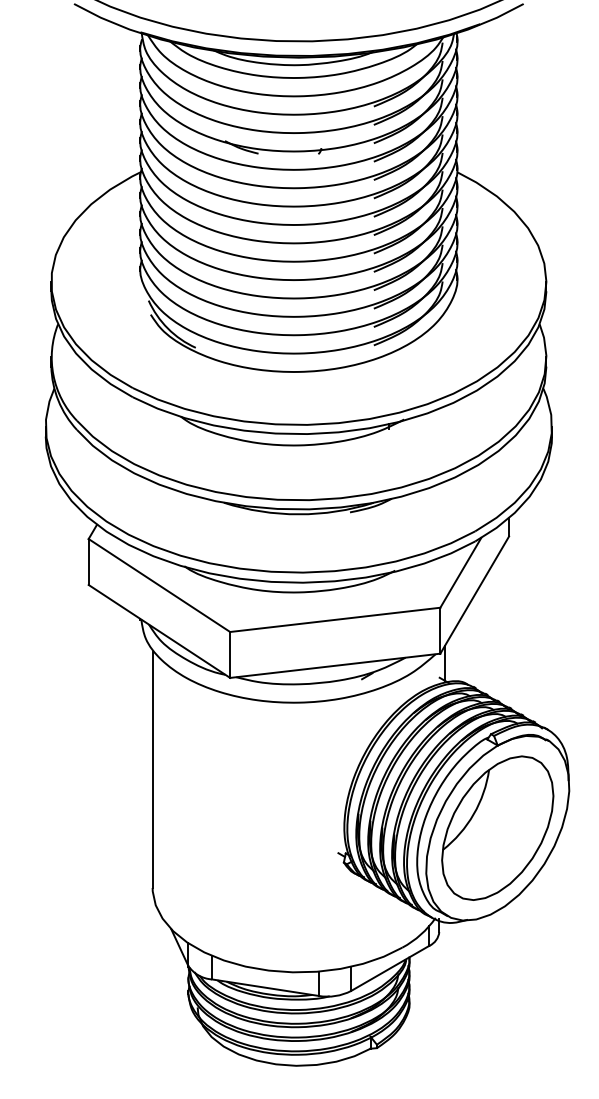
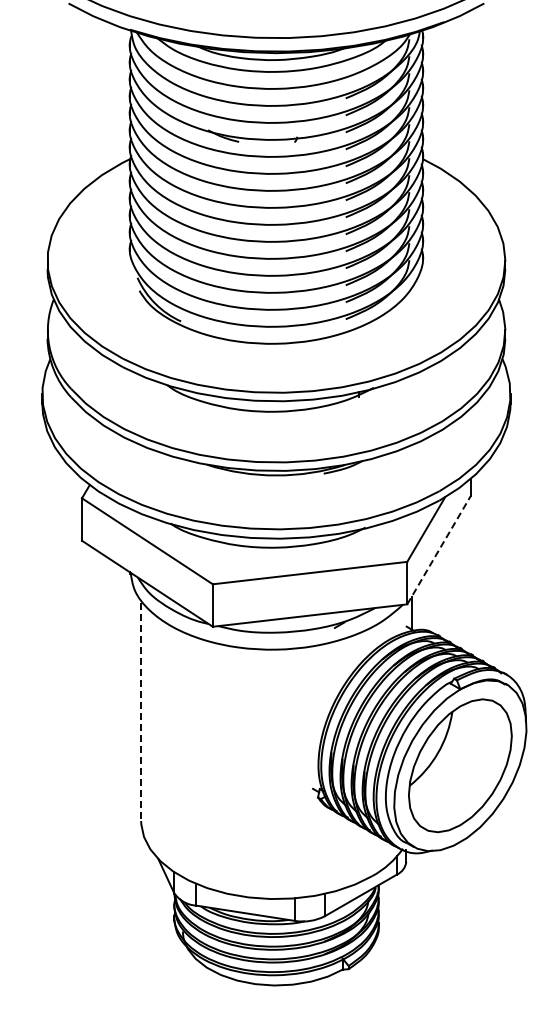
line: (475, 595) -> (439, 550), solid -> dashed
line: (152, 770) -> (141, 712), solid -> dashed

